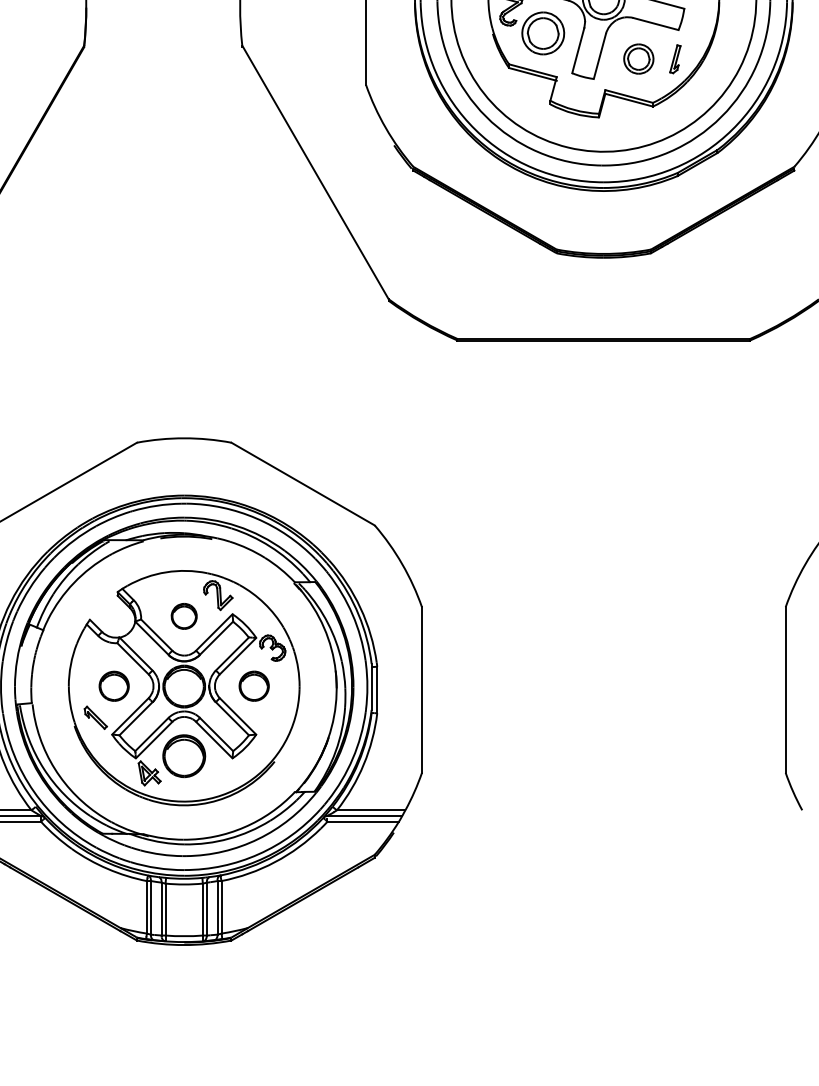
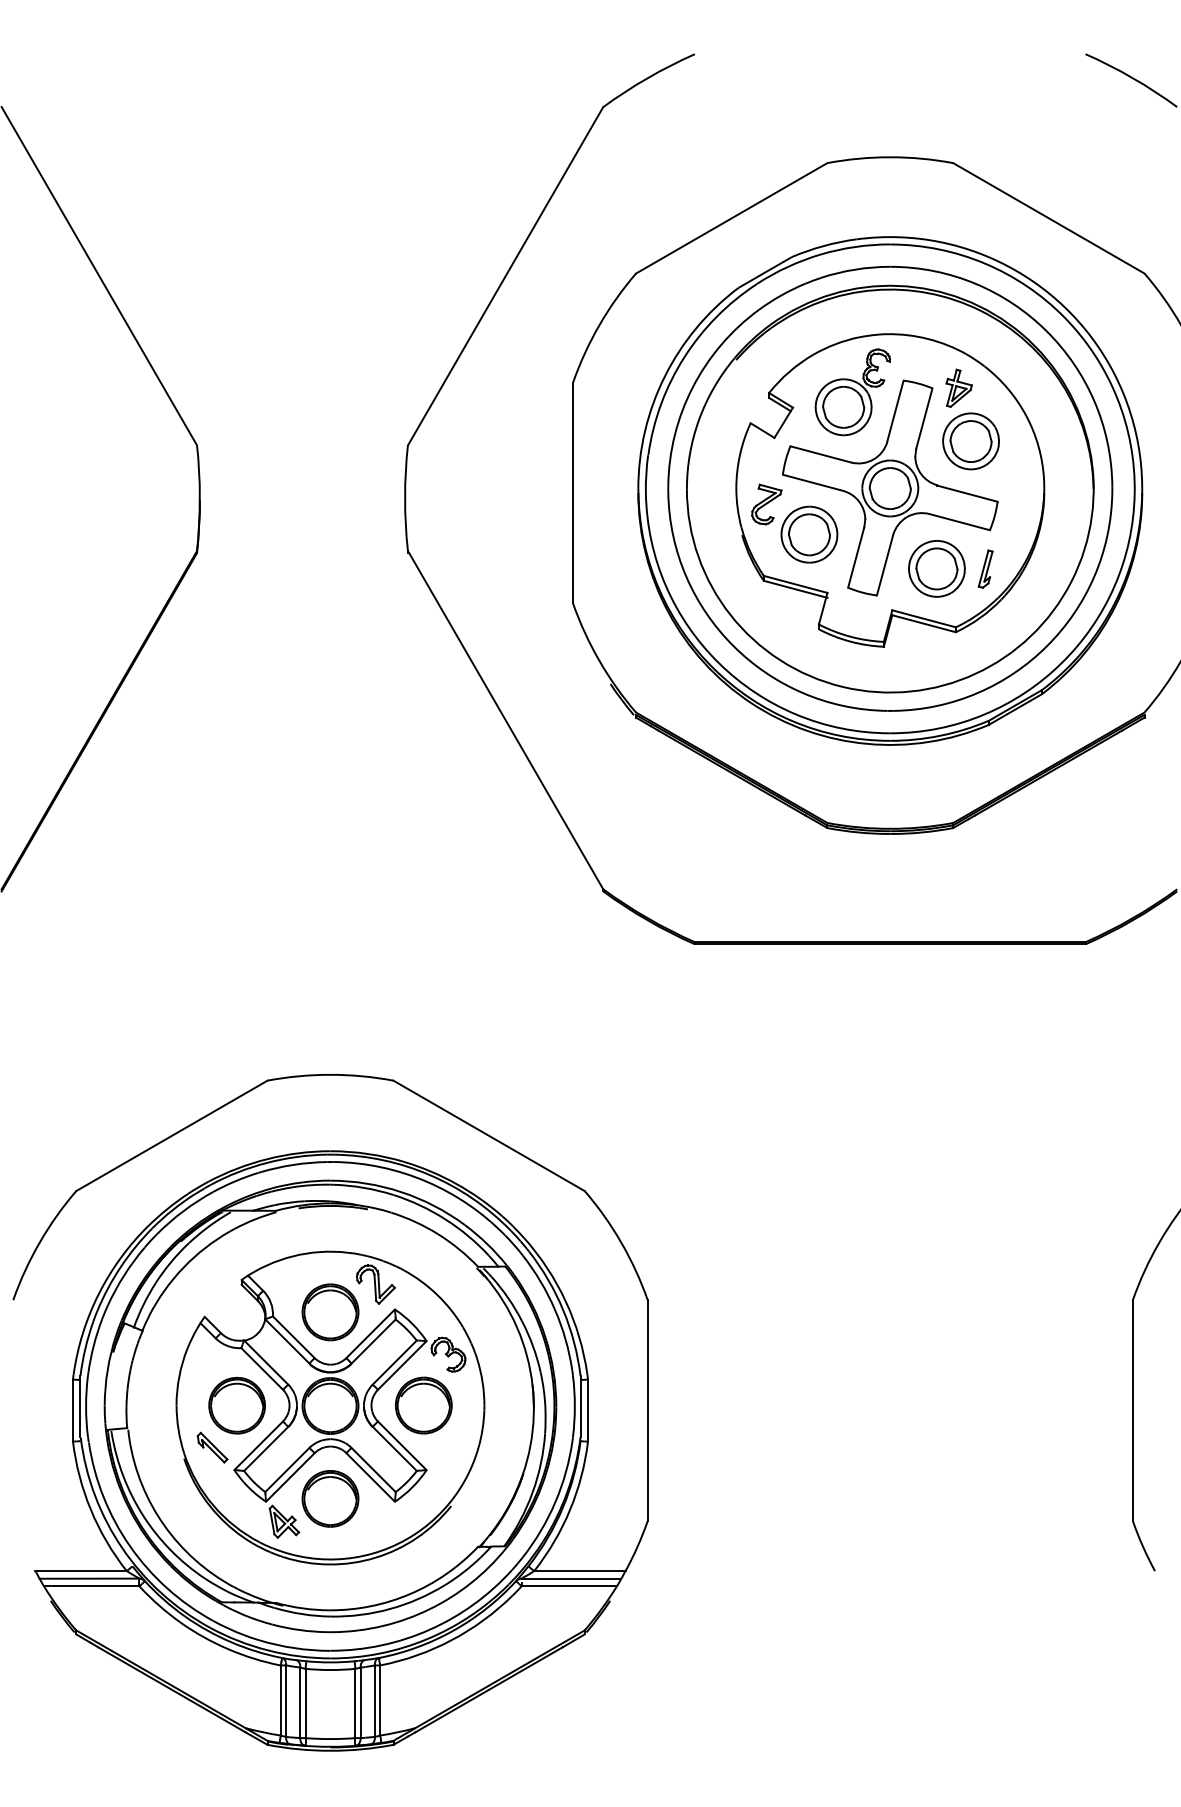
part: (638, 58) -> (936, 568), size x1.43
part: (184, 616) -> (330, 1312), size x1.67
part: (113, 686) -> (236, 1405), size x1.43
part: (253, 686) -> (423, 1405), size x1.43

